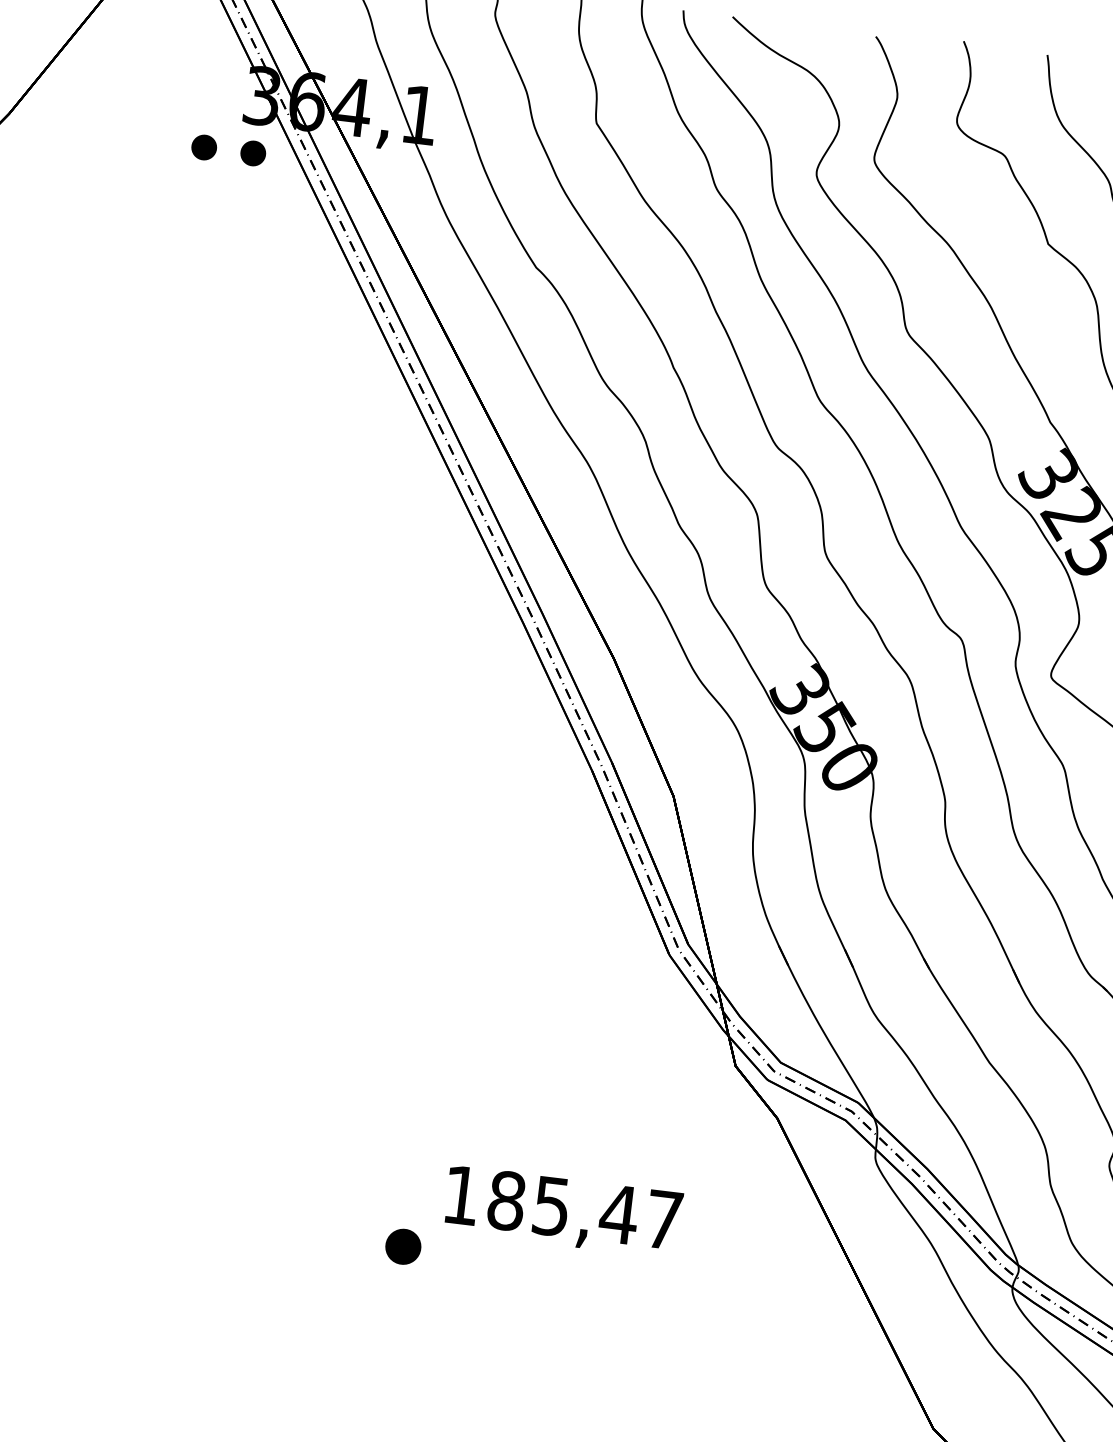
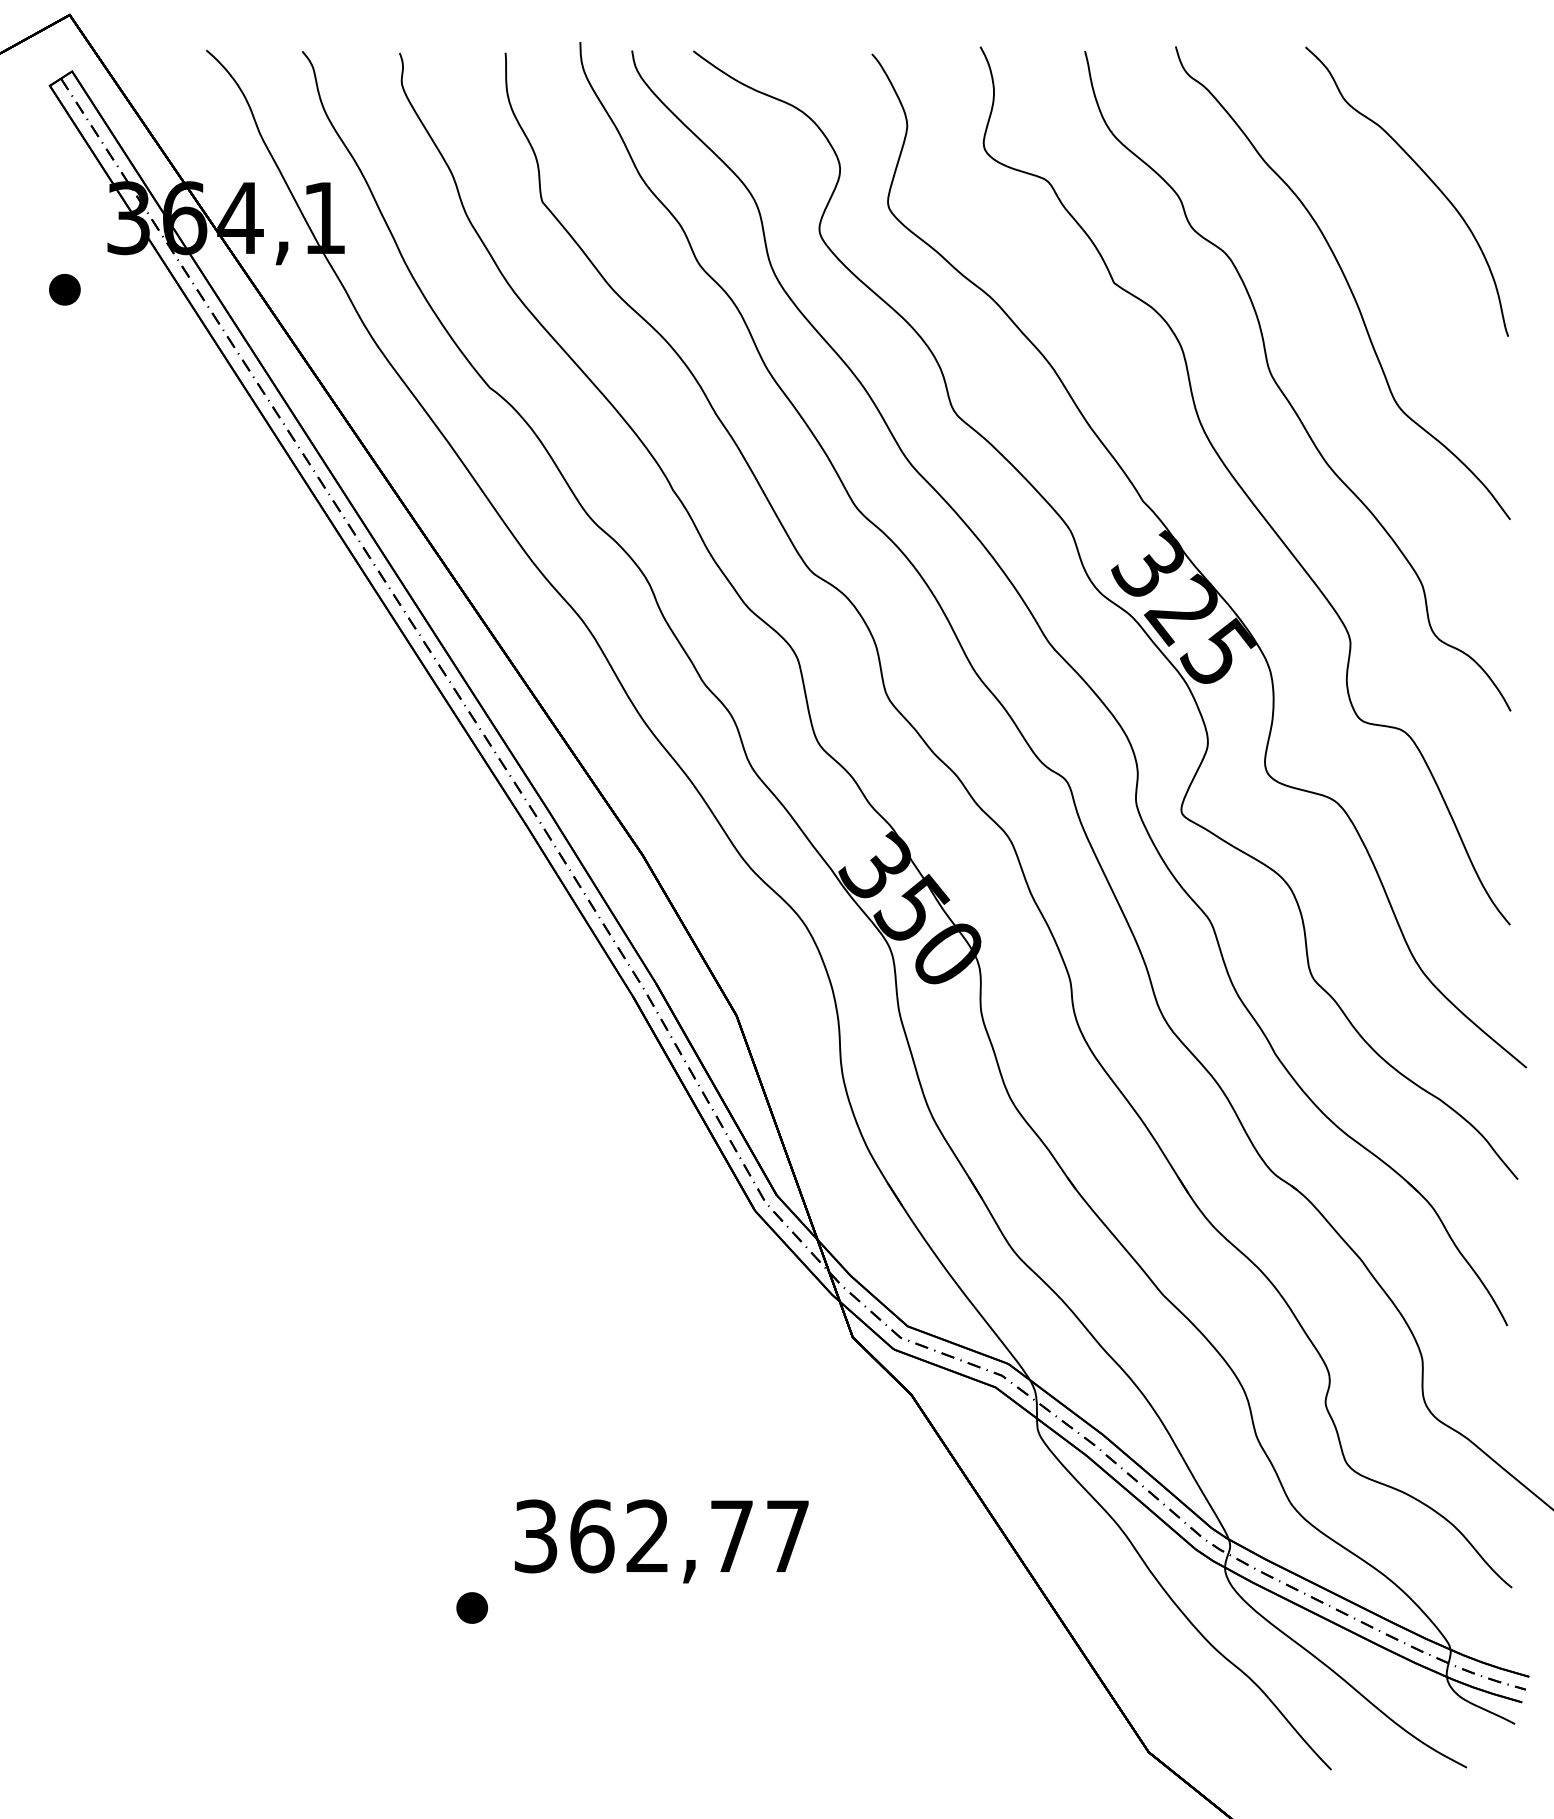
part: (252, 153) -> (125, 289), removed
text: (540, 1205) -> (634, 1536), 185,47 -> 362,77
part: (403, 1246) -> (472, 1607), size x0.71

